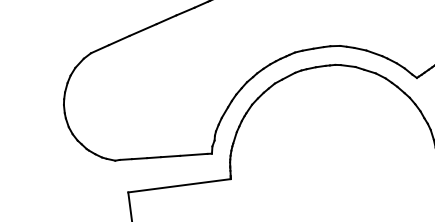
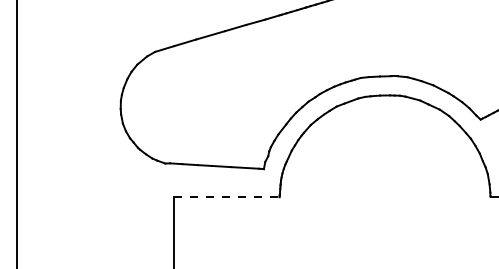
line: (179, 186) -> (226, 197), solid -> dashed

